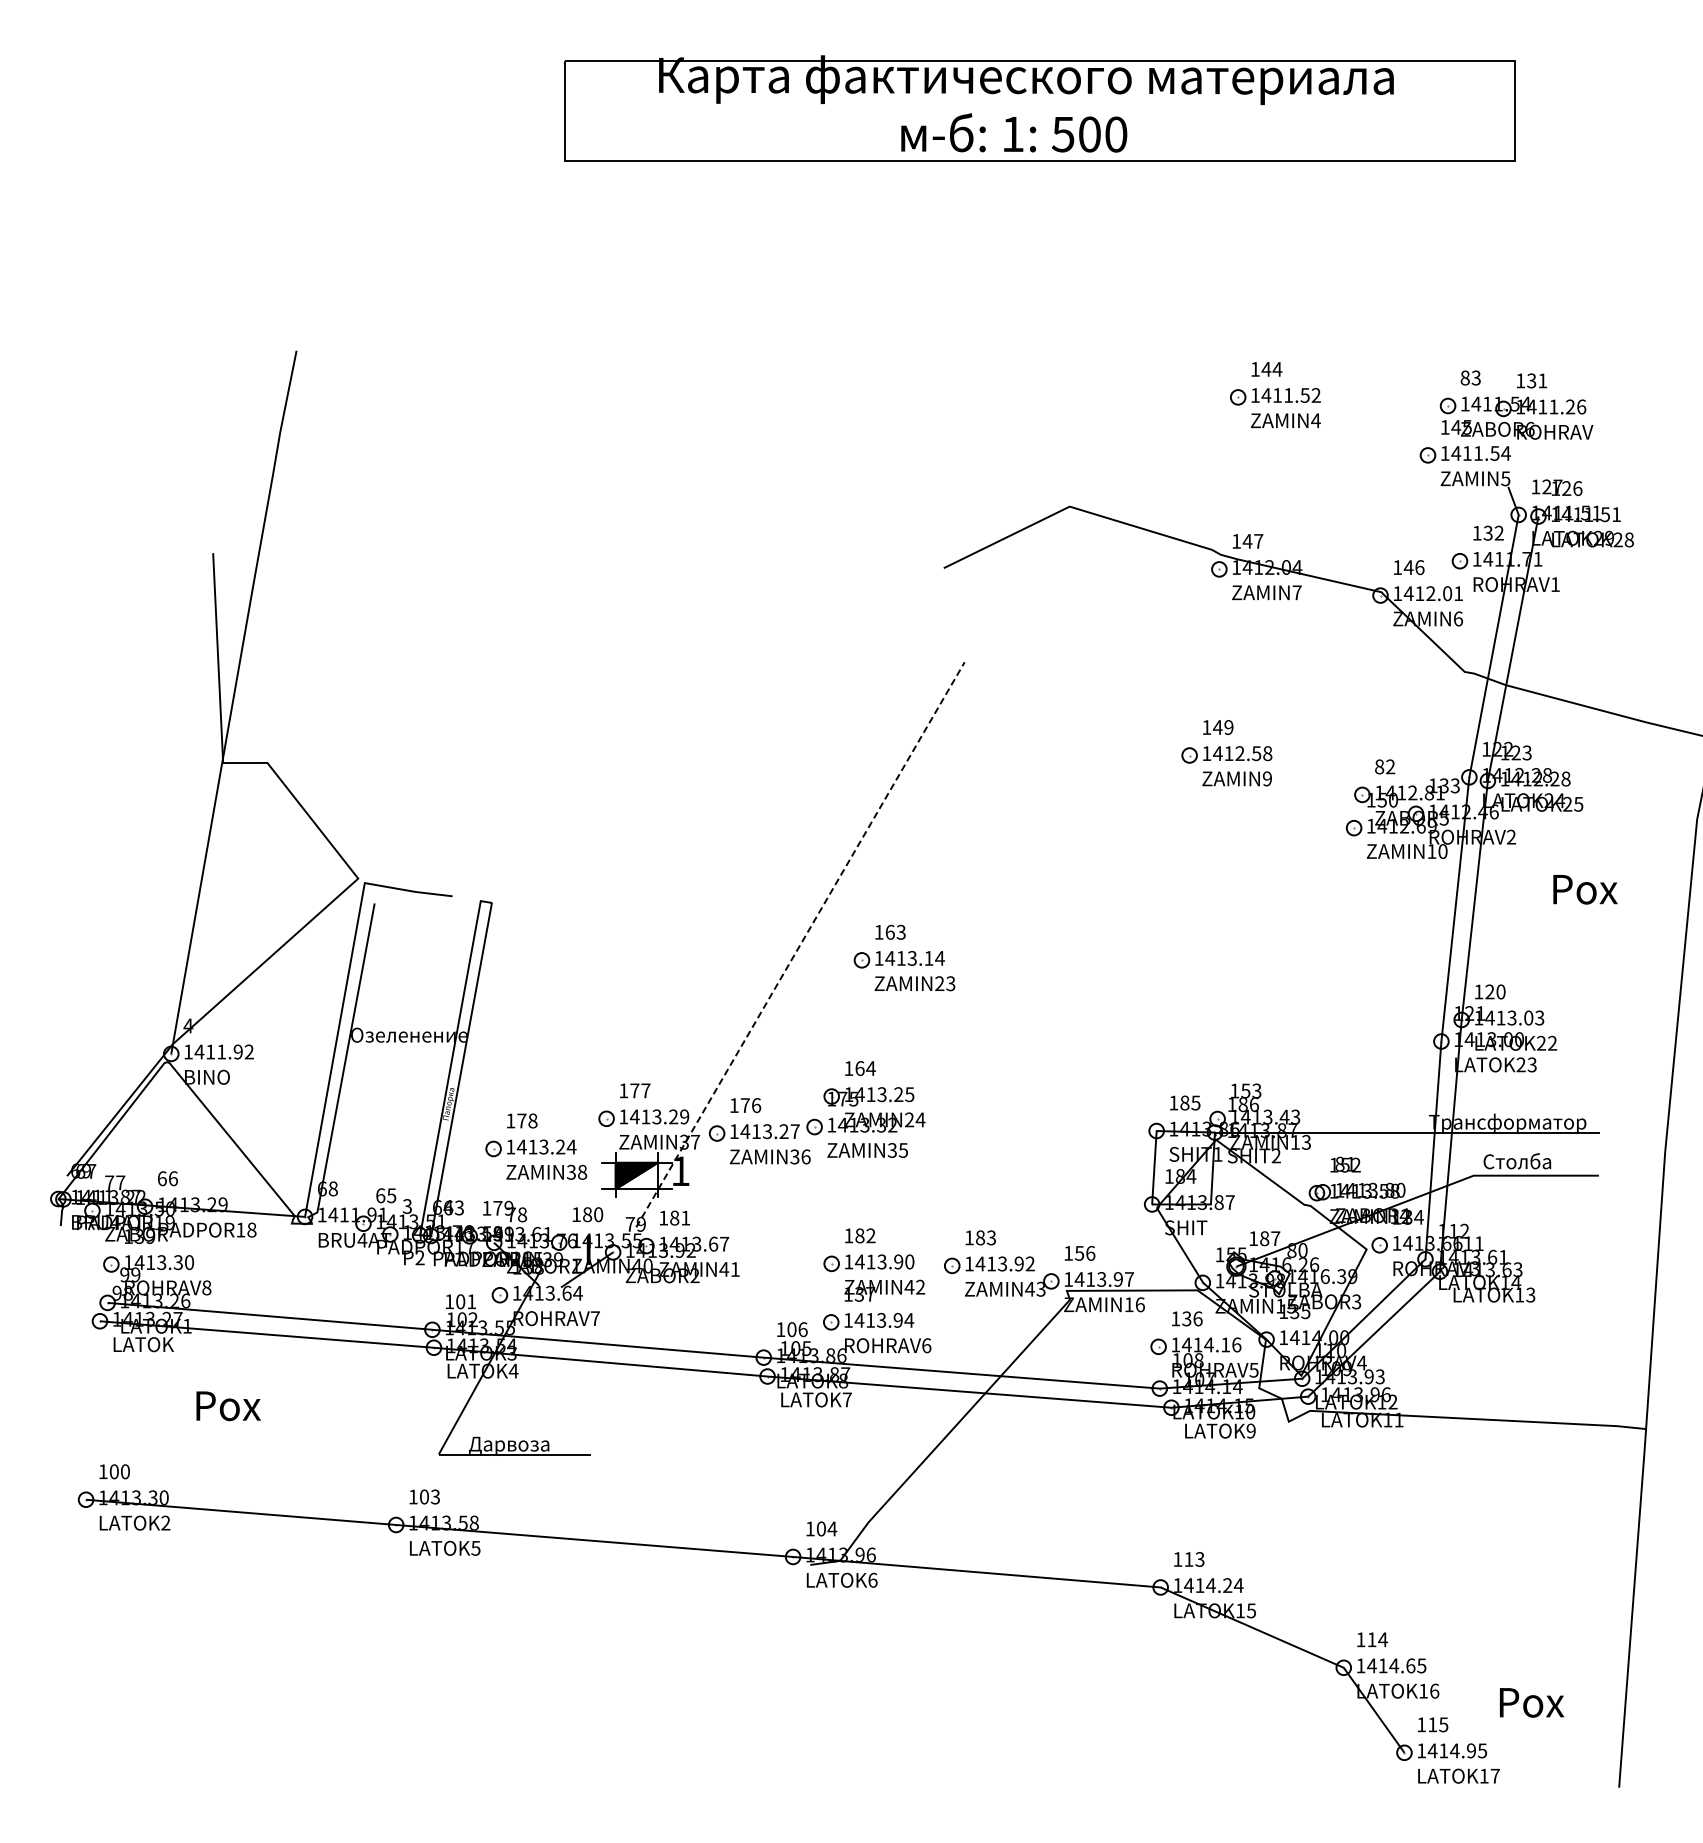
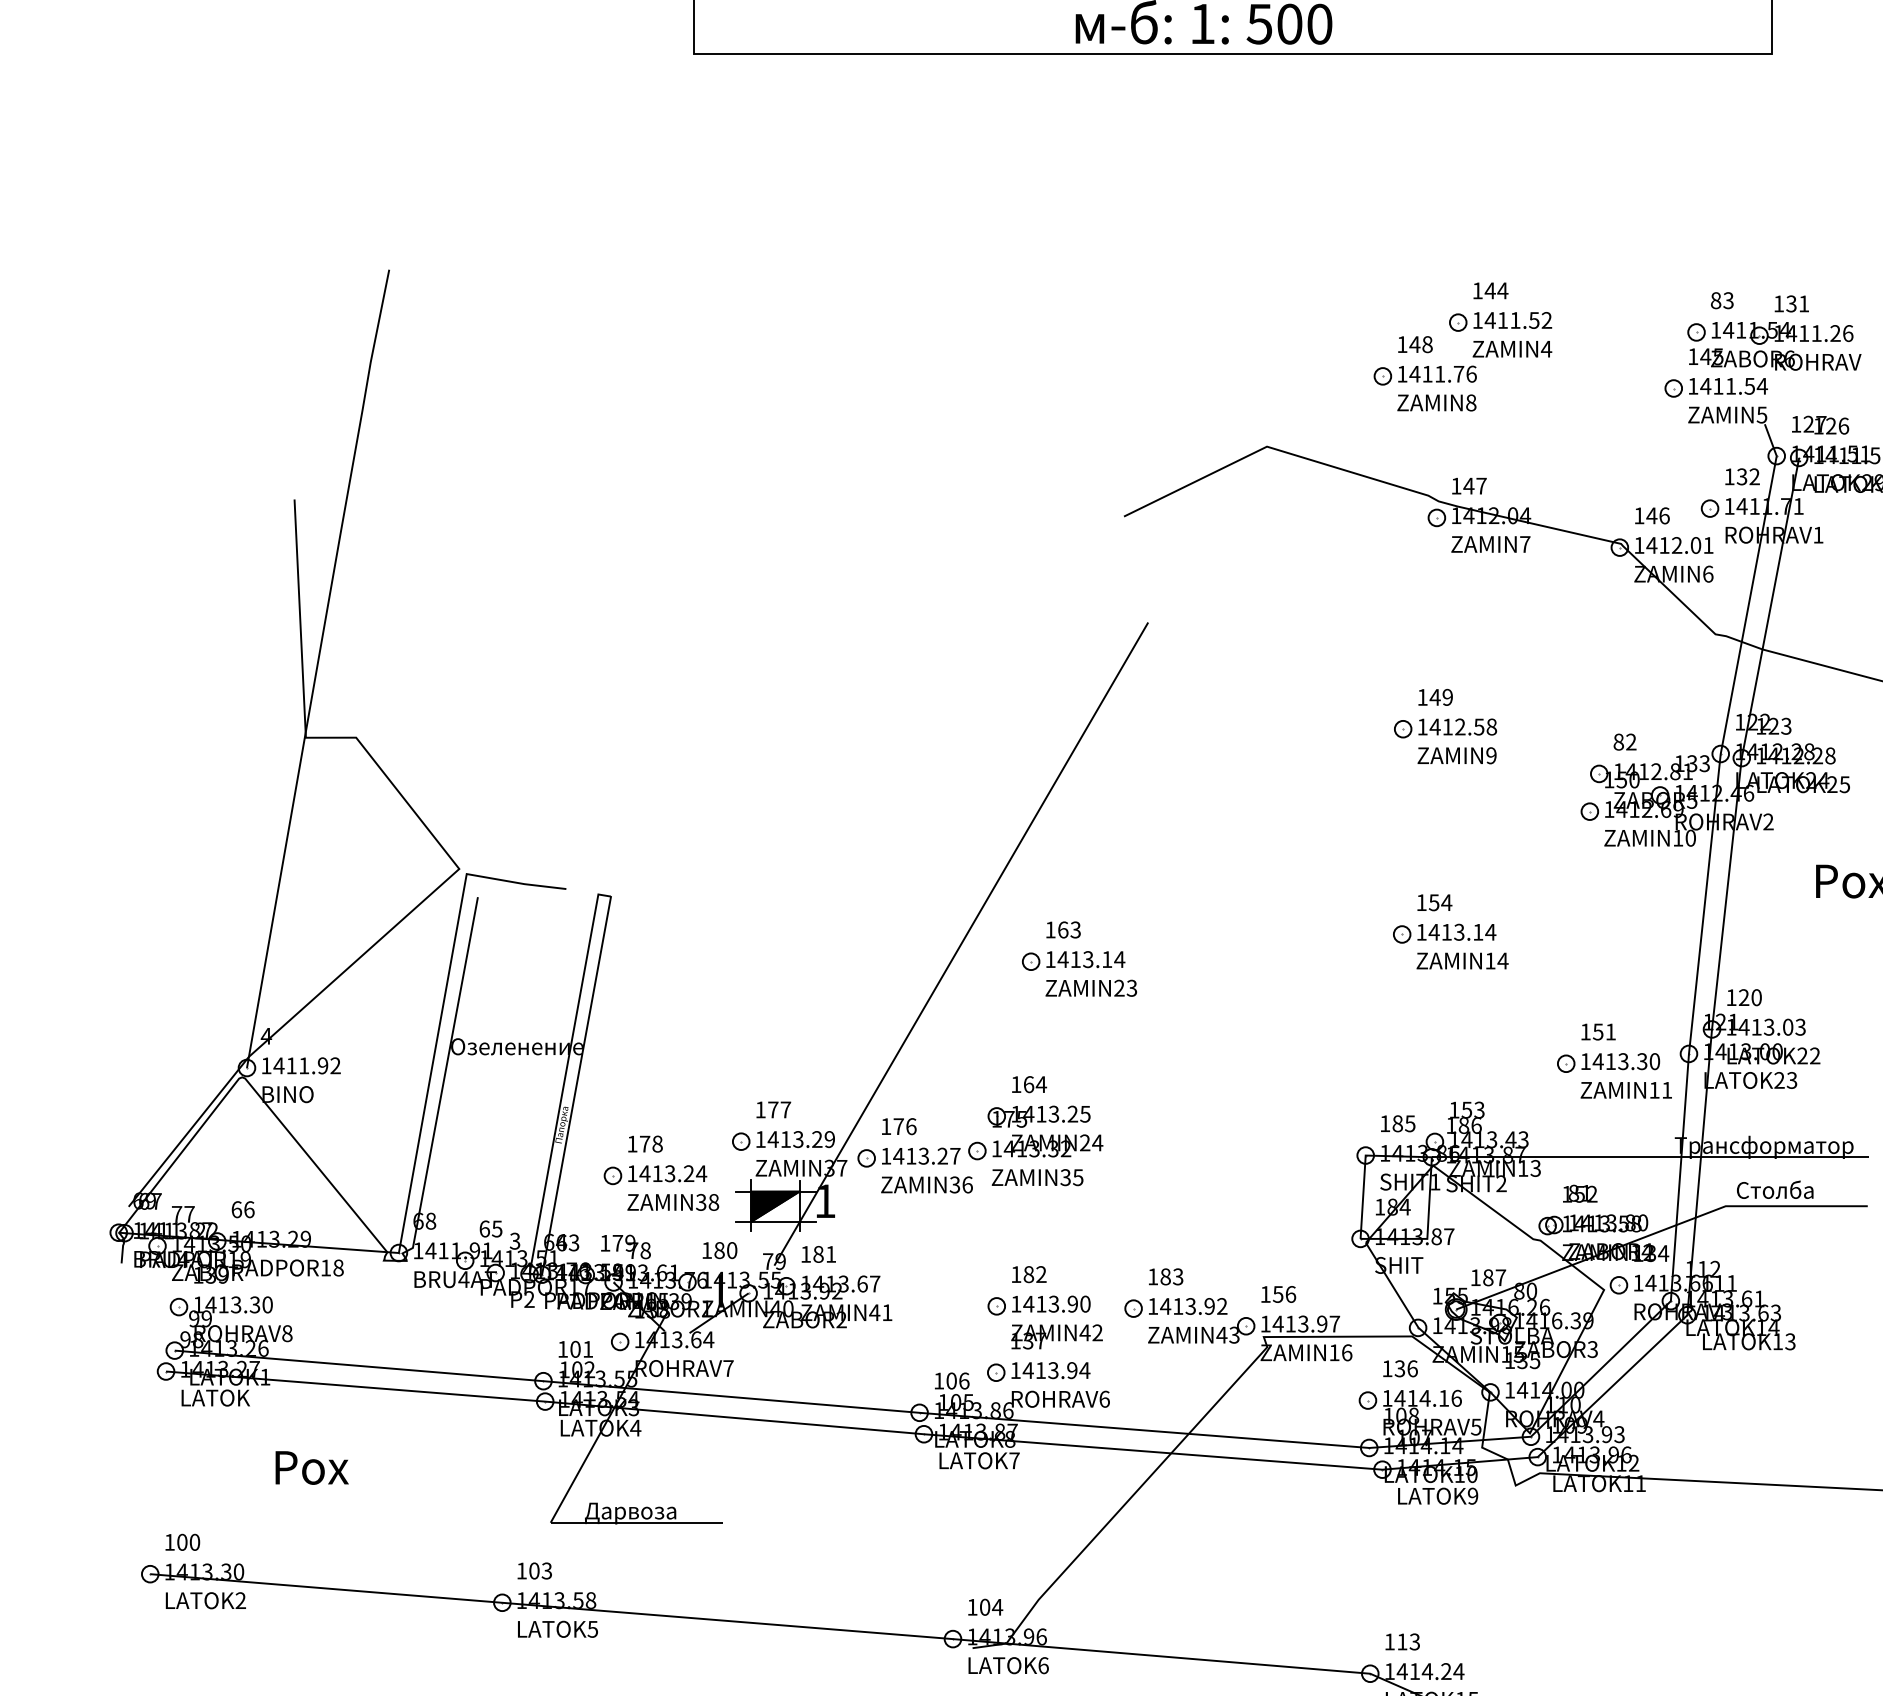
part: (1208, 442) -> (1424, 373), added
part: (1231, 933) -> (1450, 931), added
line: (800, 944) -> (961, 943), dashed -> solid
part: (1375, 1047) -> (1614, 1060), added

